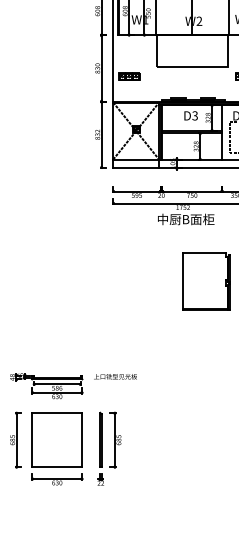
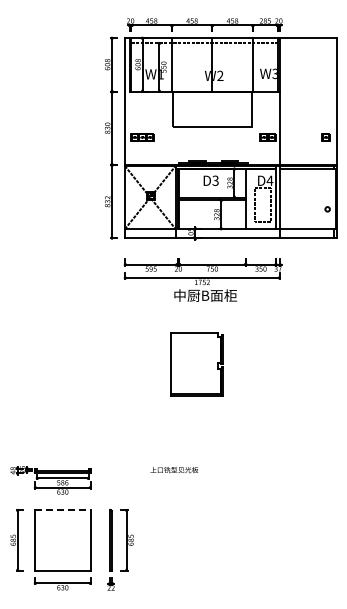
part: (205, 281) -> (196, 364), moved
text: (115, 377) -> (174, 470), moved
line: (57, 413) -> (62, 510), solid -> dashed

